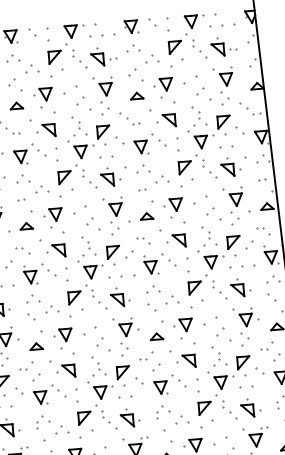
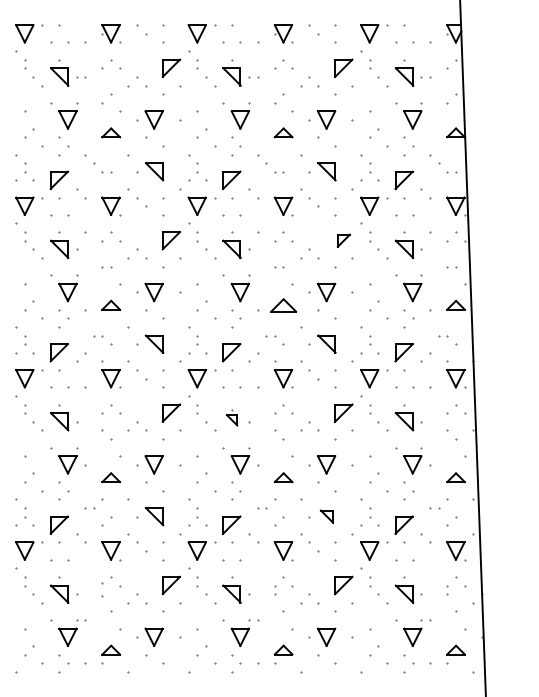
part: (185, 167) -> (343, 240), size x0.7
part: (146, 215) -> (283, 304), size x1.4
part: (117, 297) -> (231, 417), size x0.6
part: (188, 361) -> (326, 516), size x0.7
part: (36, 425) -> (102, 590), size x1.6

